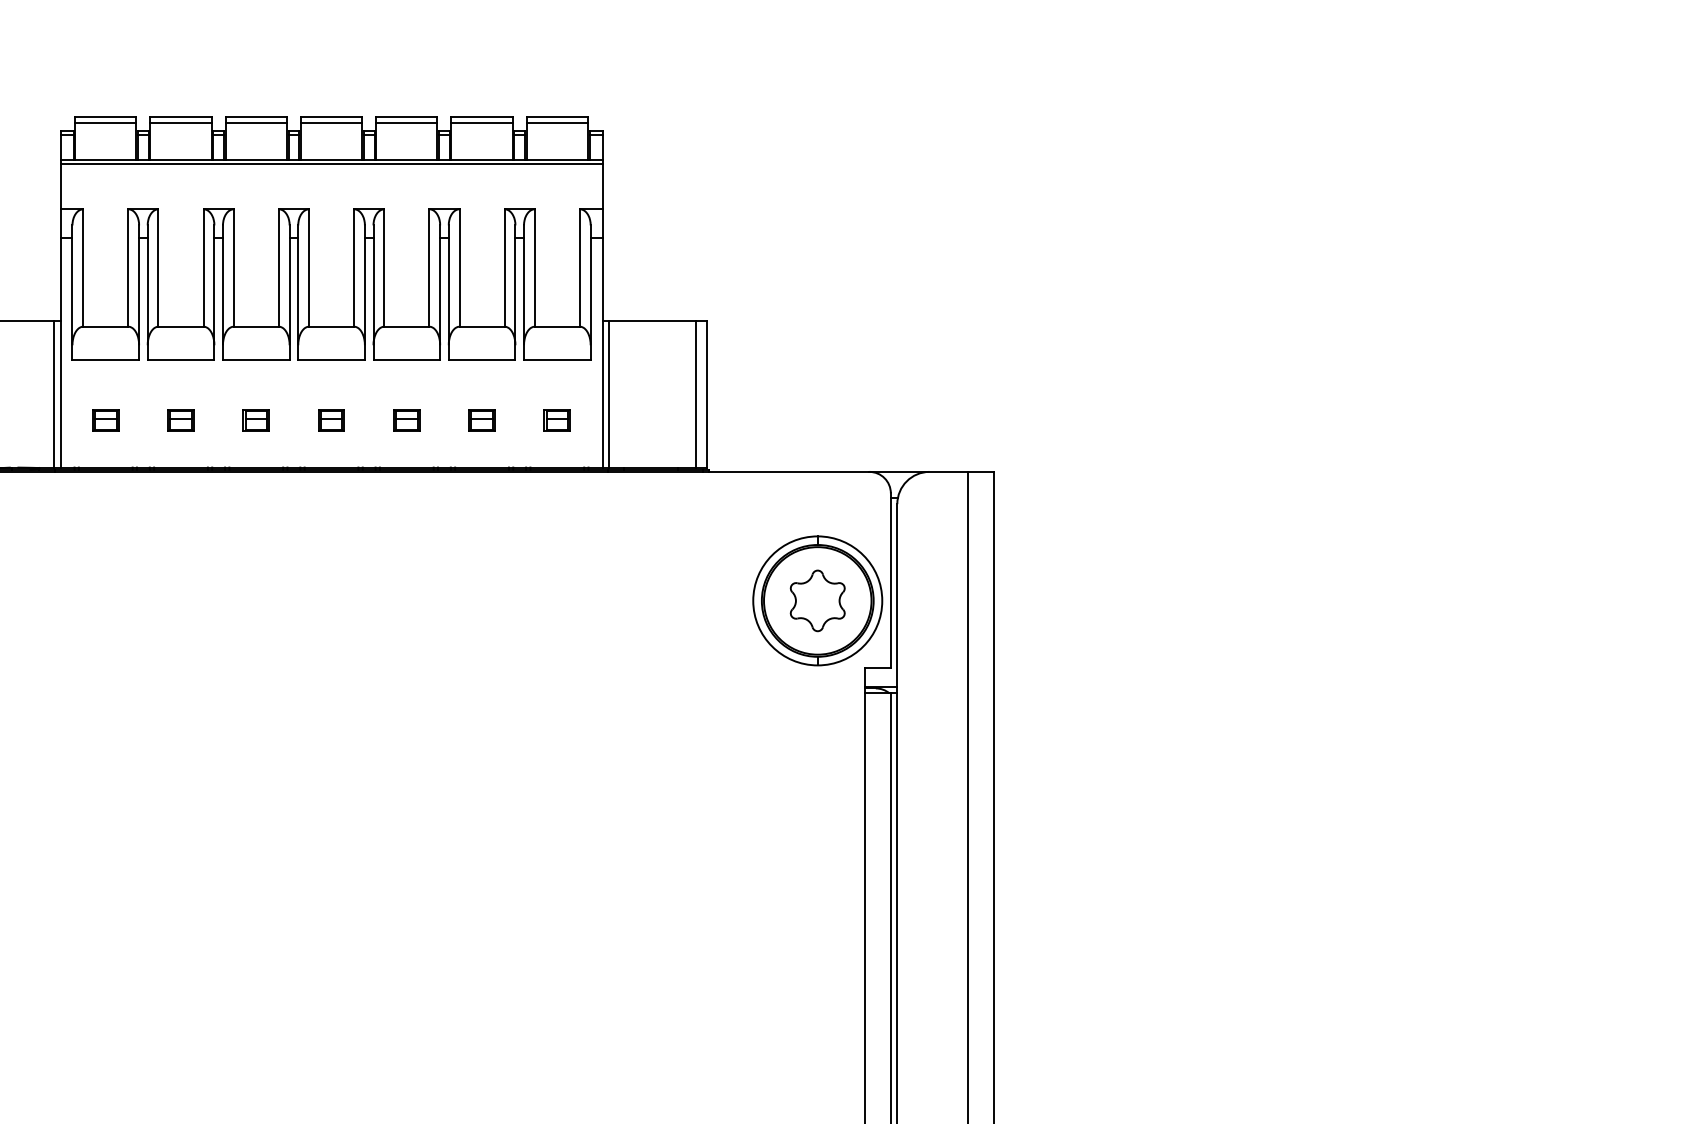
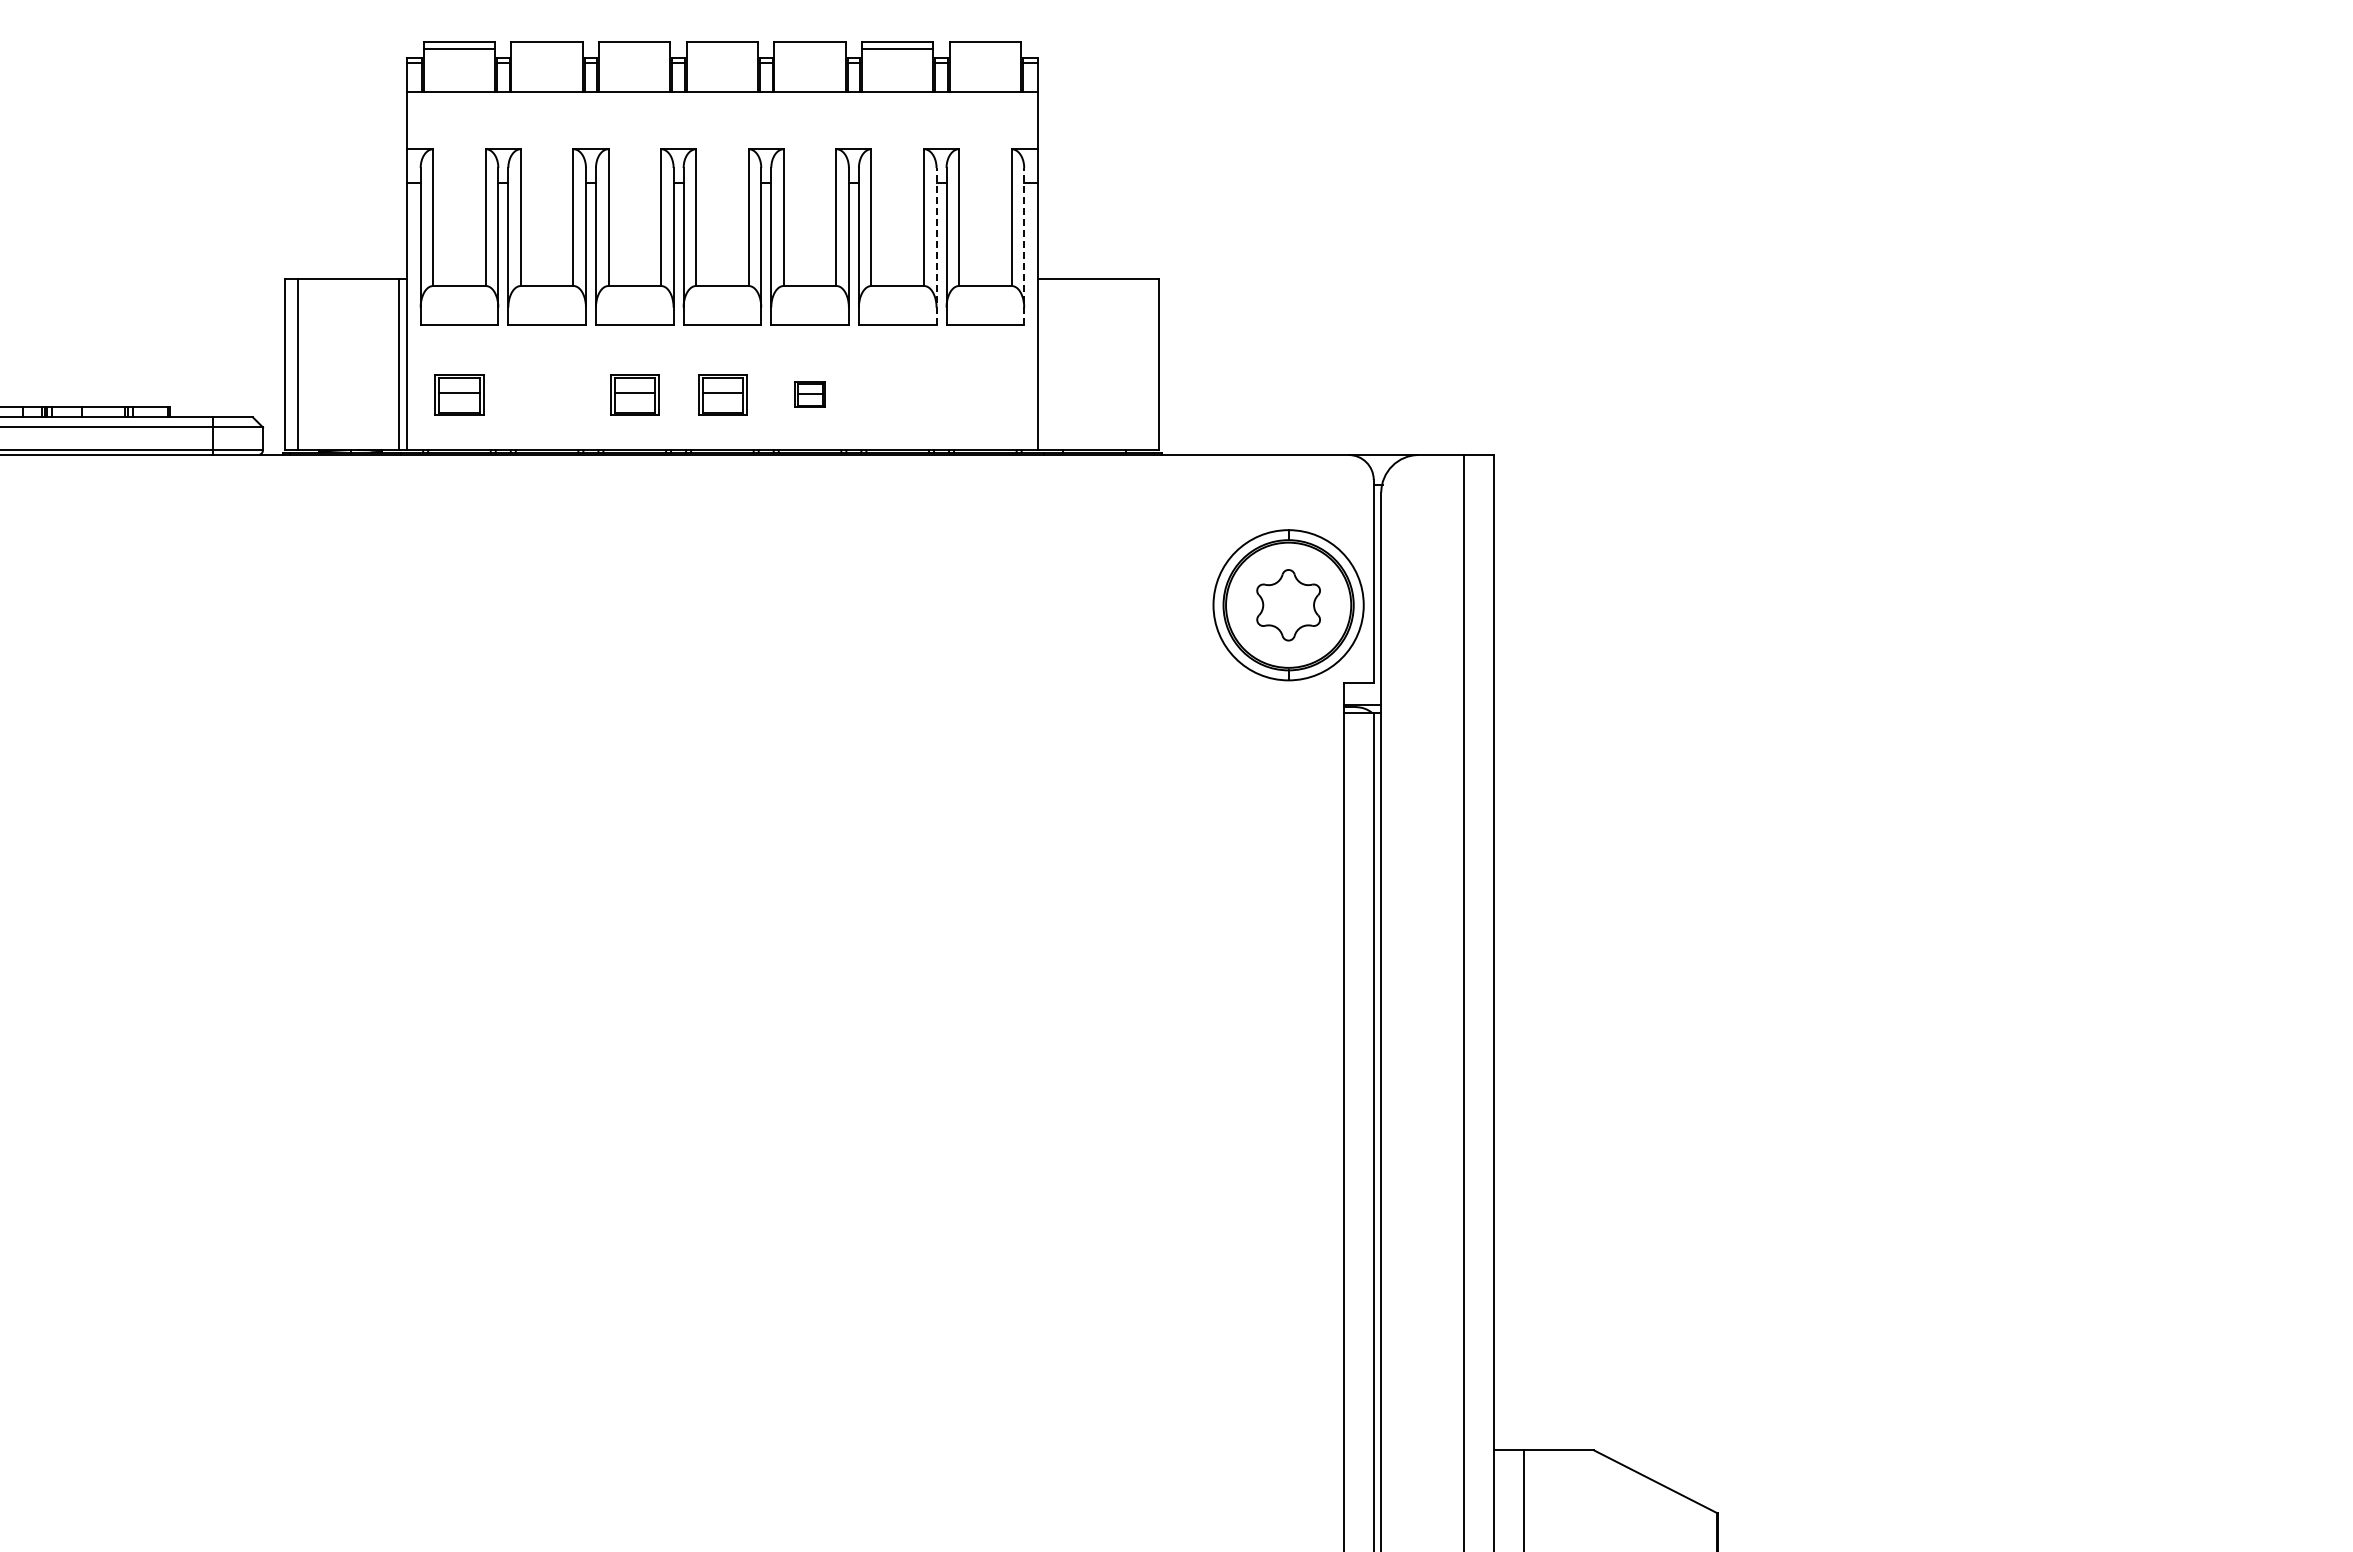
line: (180, 122) -> (546, 48), removed
line: (256, 122) -> (634, 48), removed
line: (331, 122) -> (722, 48), removed
line: (406, 122) -> (809, 48), removed
line: (557, 122) -> (985, 48), removed
line: (330, 164) -> (721, 96), removed
line: (515, 291) -> (936, 245), solid -> dashed
line: (590, 291) -> (1024, 245), solid -> dashed
line: (608, 394) -> (1045, 364), removed
line: (695, 394) -> (1146, 364), removed
part: (105, 419) -> (459, 394), size x1.6
part: (180, 419) -> (546, 394), removed
part: (256, 419) -> (634, 394), size x1.6
part: (330, 419) -> (721, 394), size x1.6
part: (481, 419) -> (897, 394), removed
part: (556, 419) -> (984, 394), removed

